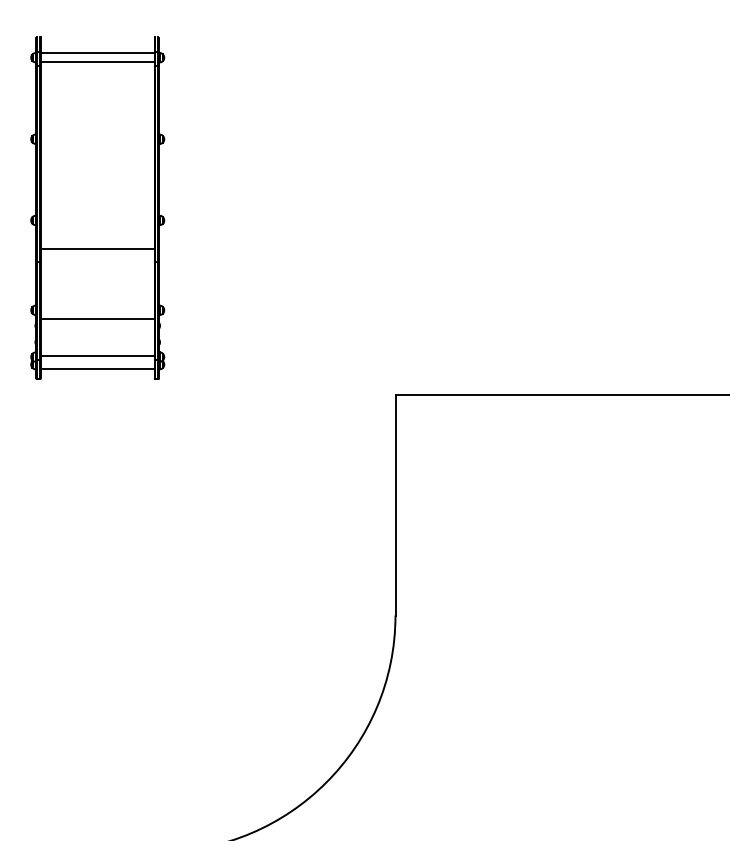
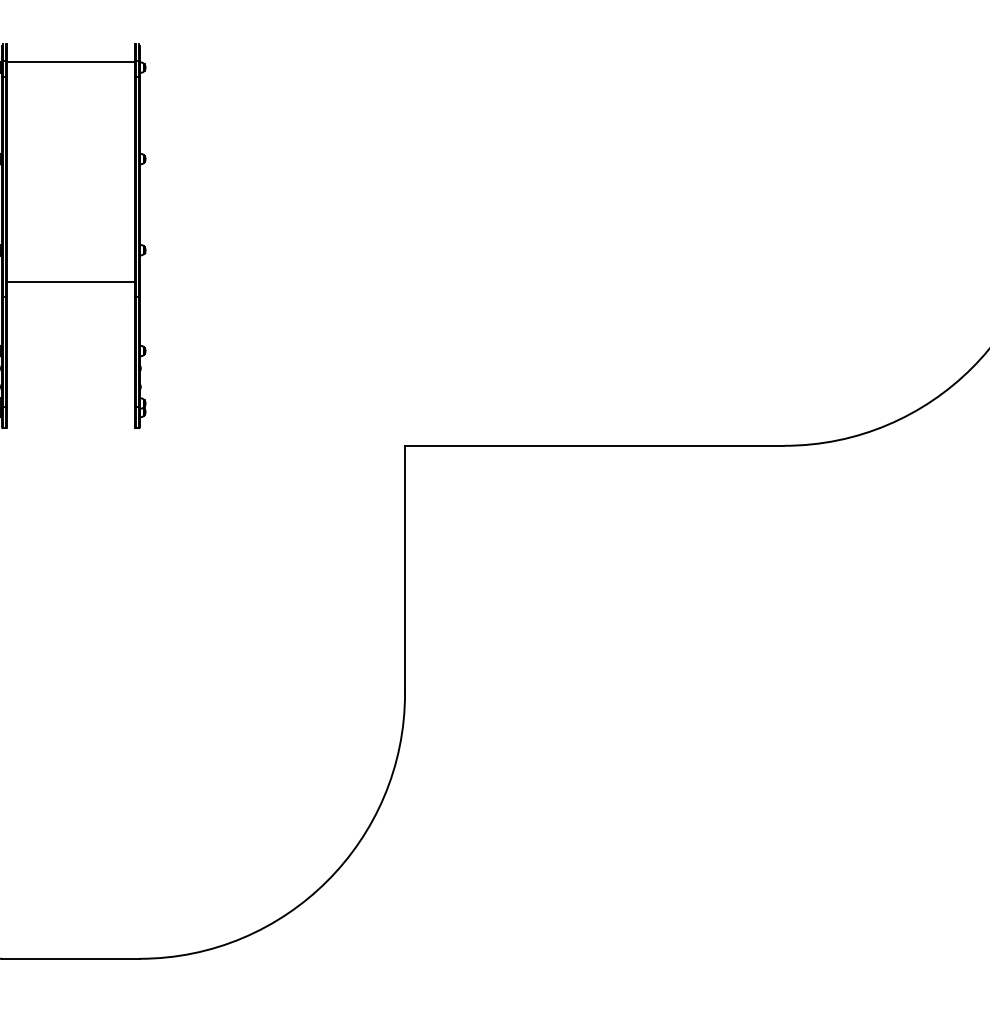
line: (97, 62) -> (70, 72), removed
line: (97, 319) -> (70, 361), removed
line: (97, 356) -> (70, 402), removed
line: (97, 369) -> (70, 417), removed

